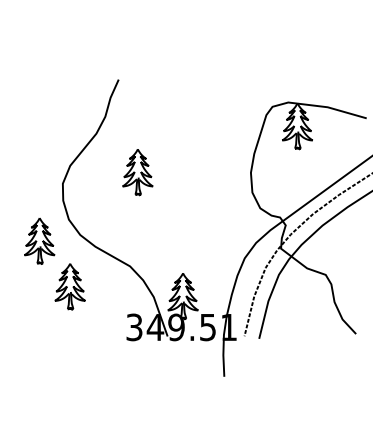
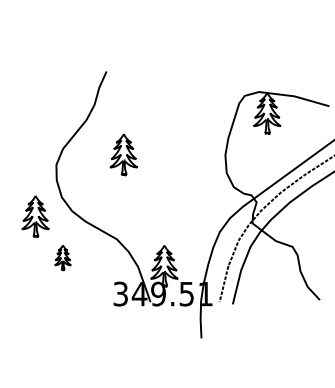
part: (69, 286) -> (62, 257), size x0.6

